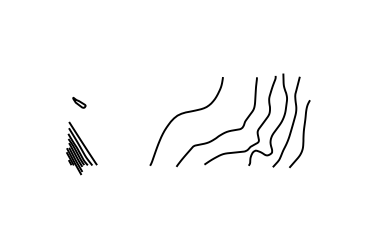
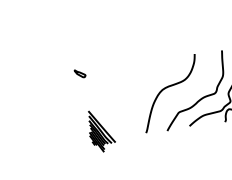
part: (79, 102) -> (80, 73), moved
part: (81, 148) -> (101, 130), moved

